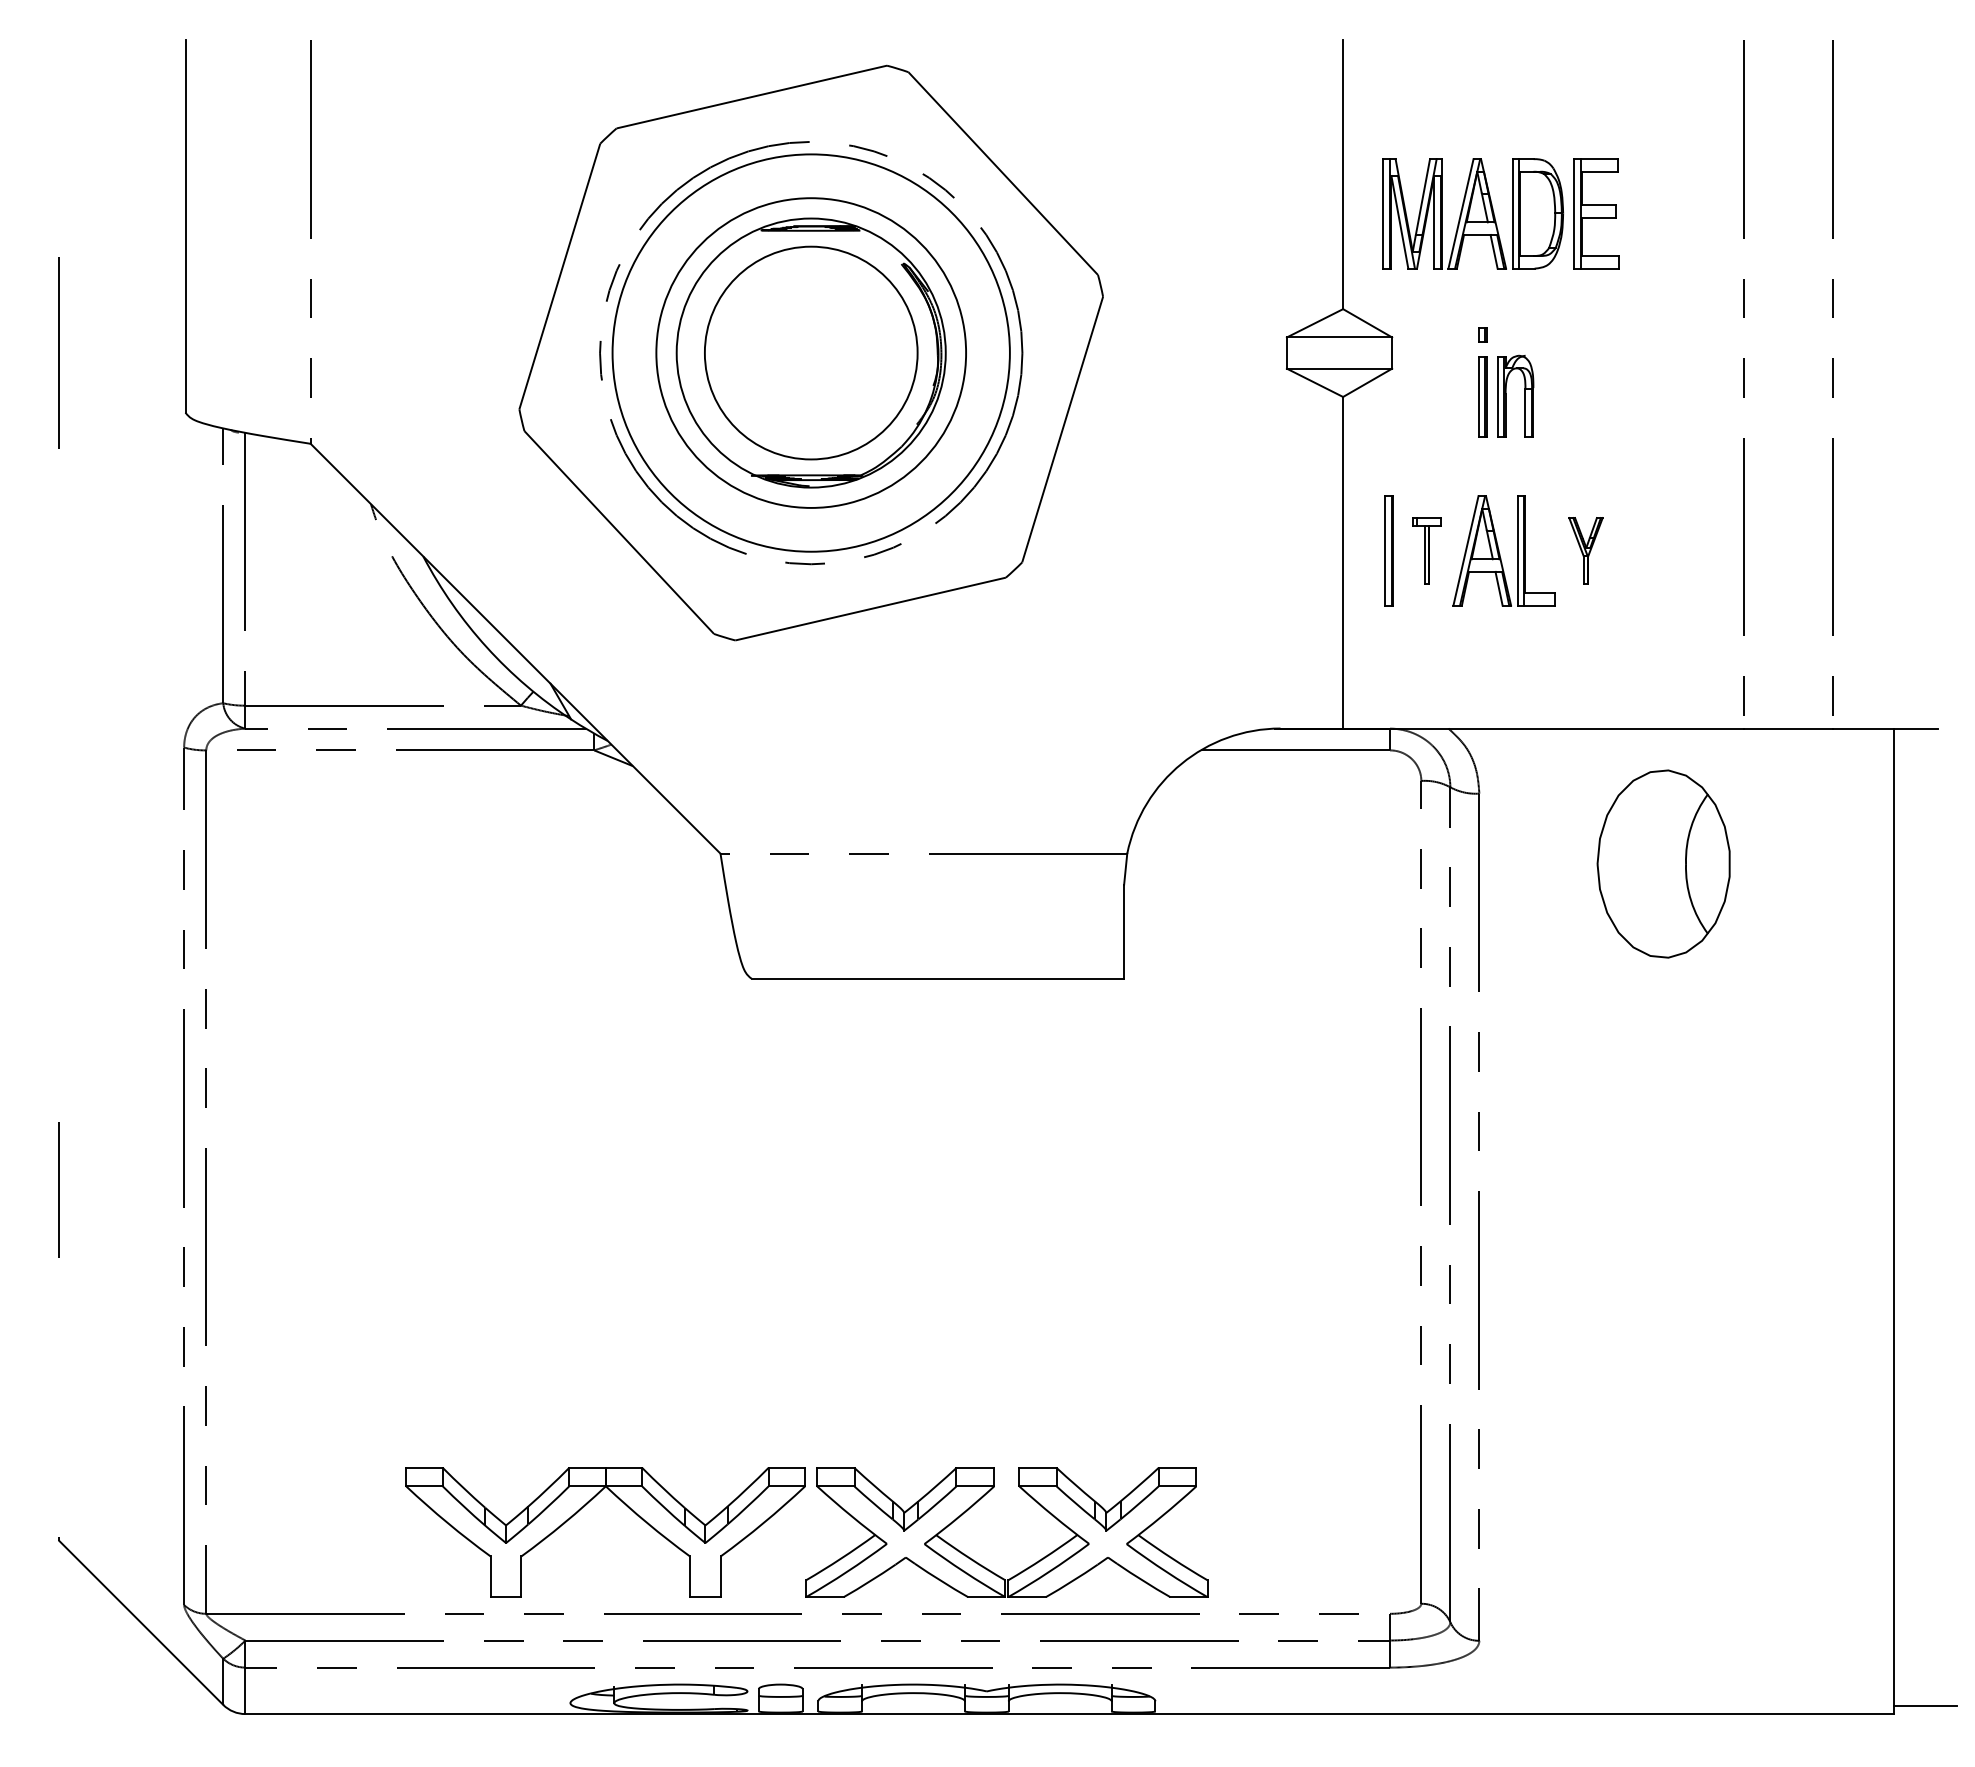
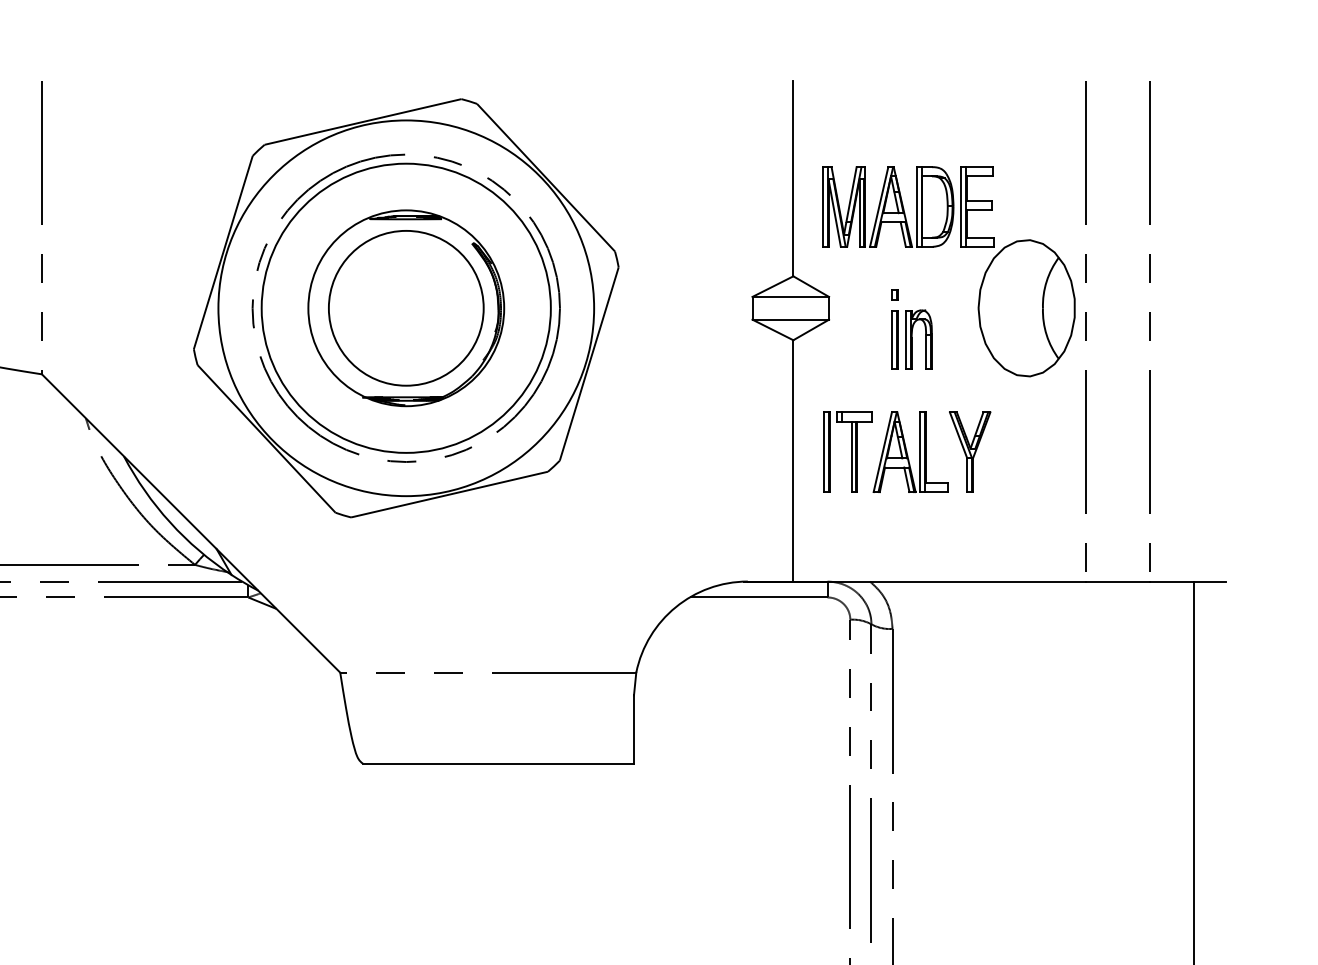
circle: (811, 352) -> (406, 307), size x1.67
part: (1426, 550) -> (854, 451), size x1.67
part: (1585, 550) -> (969, 451), size x1.67
part: (1663, 863) -> (1026, 307), moved

